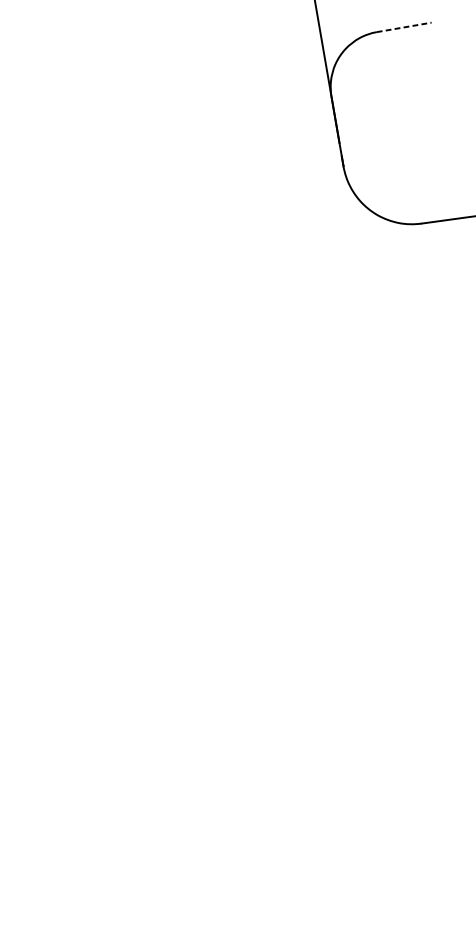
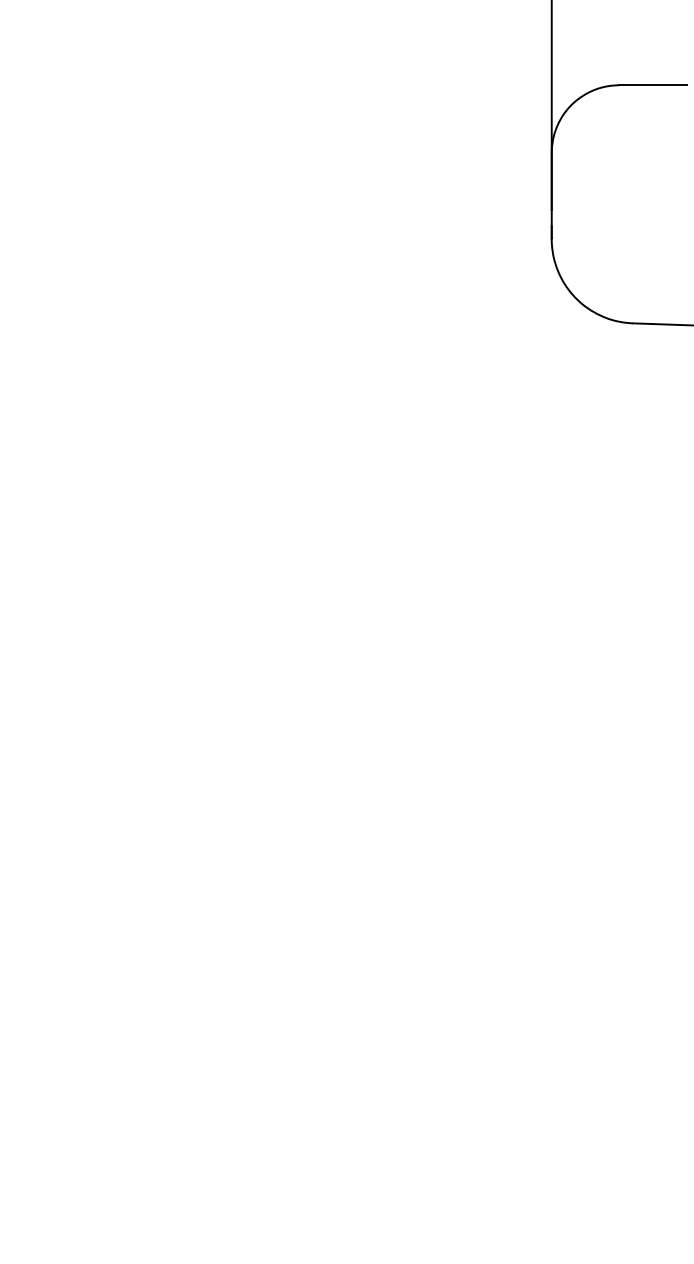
line: (403, 27) -> (652, 85), dashed -> solid

